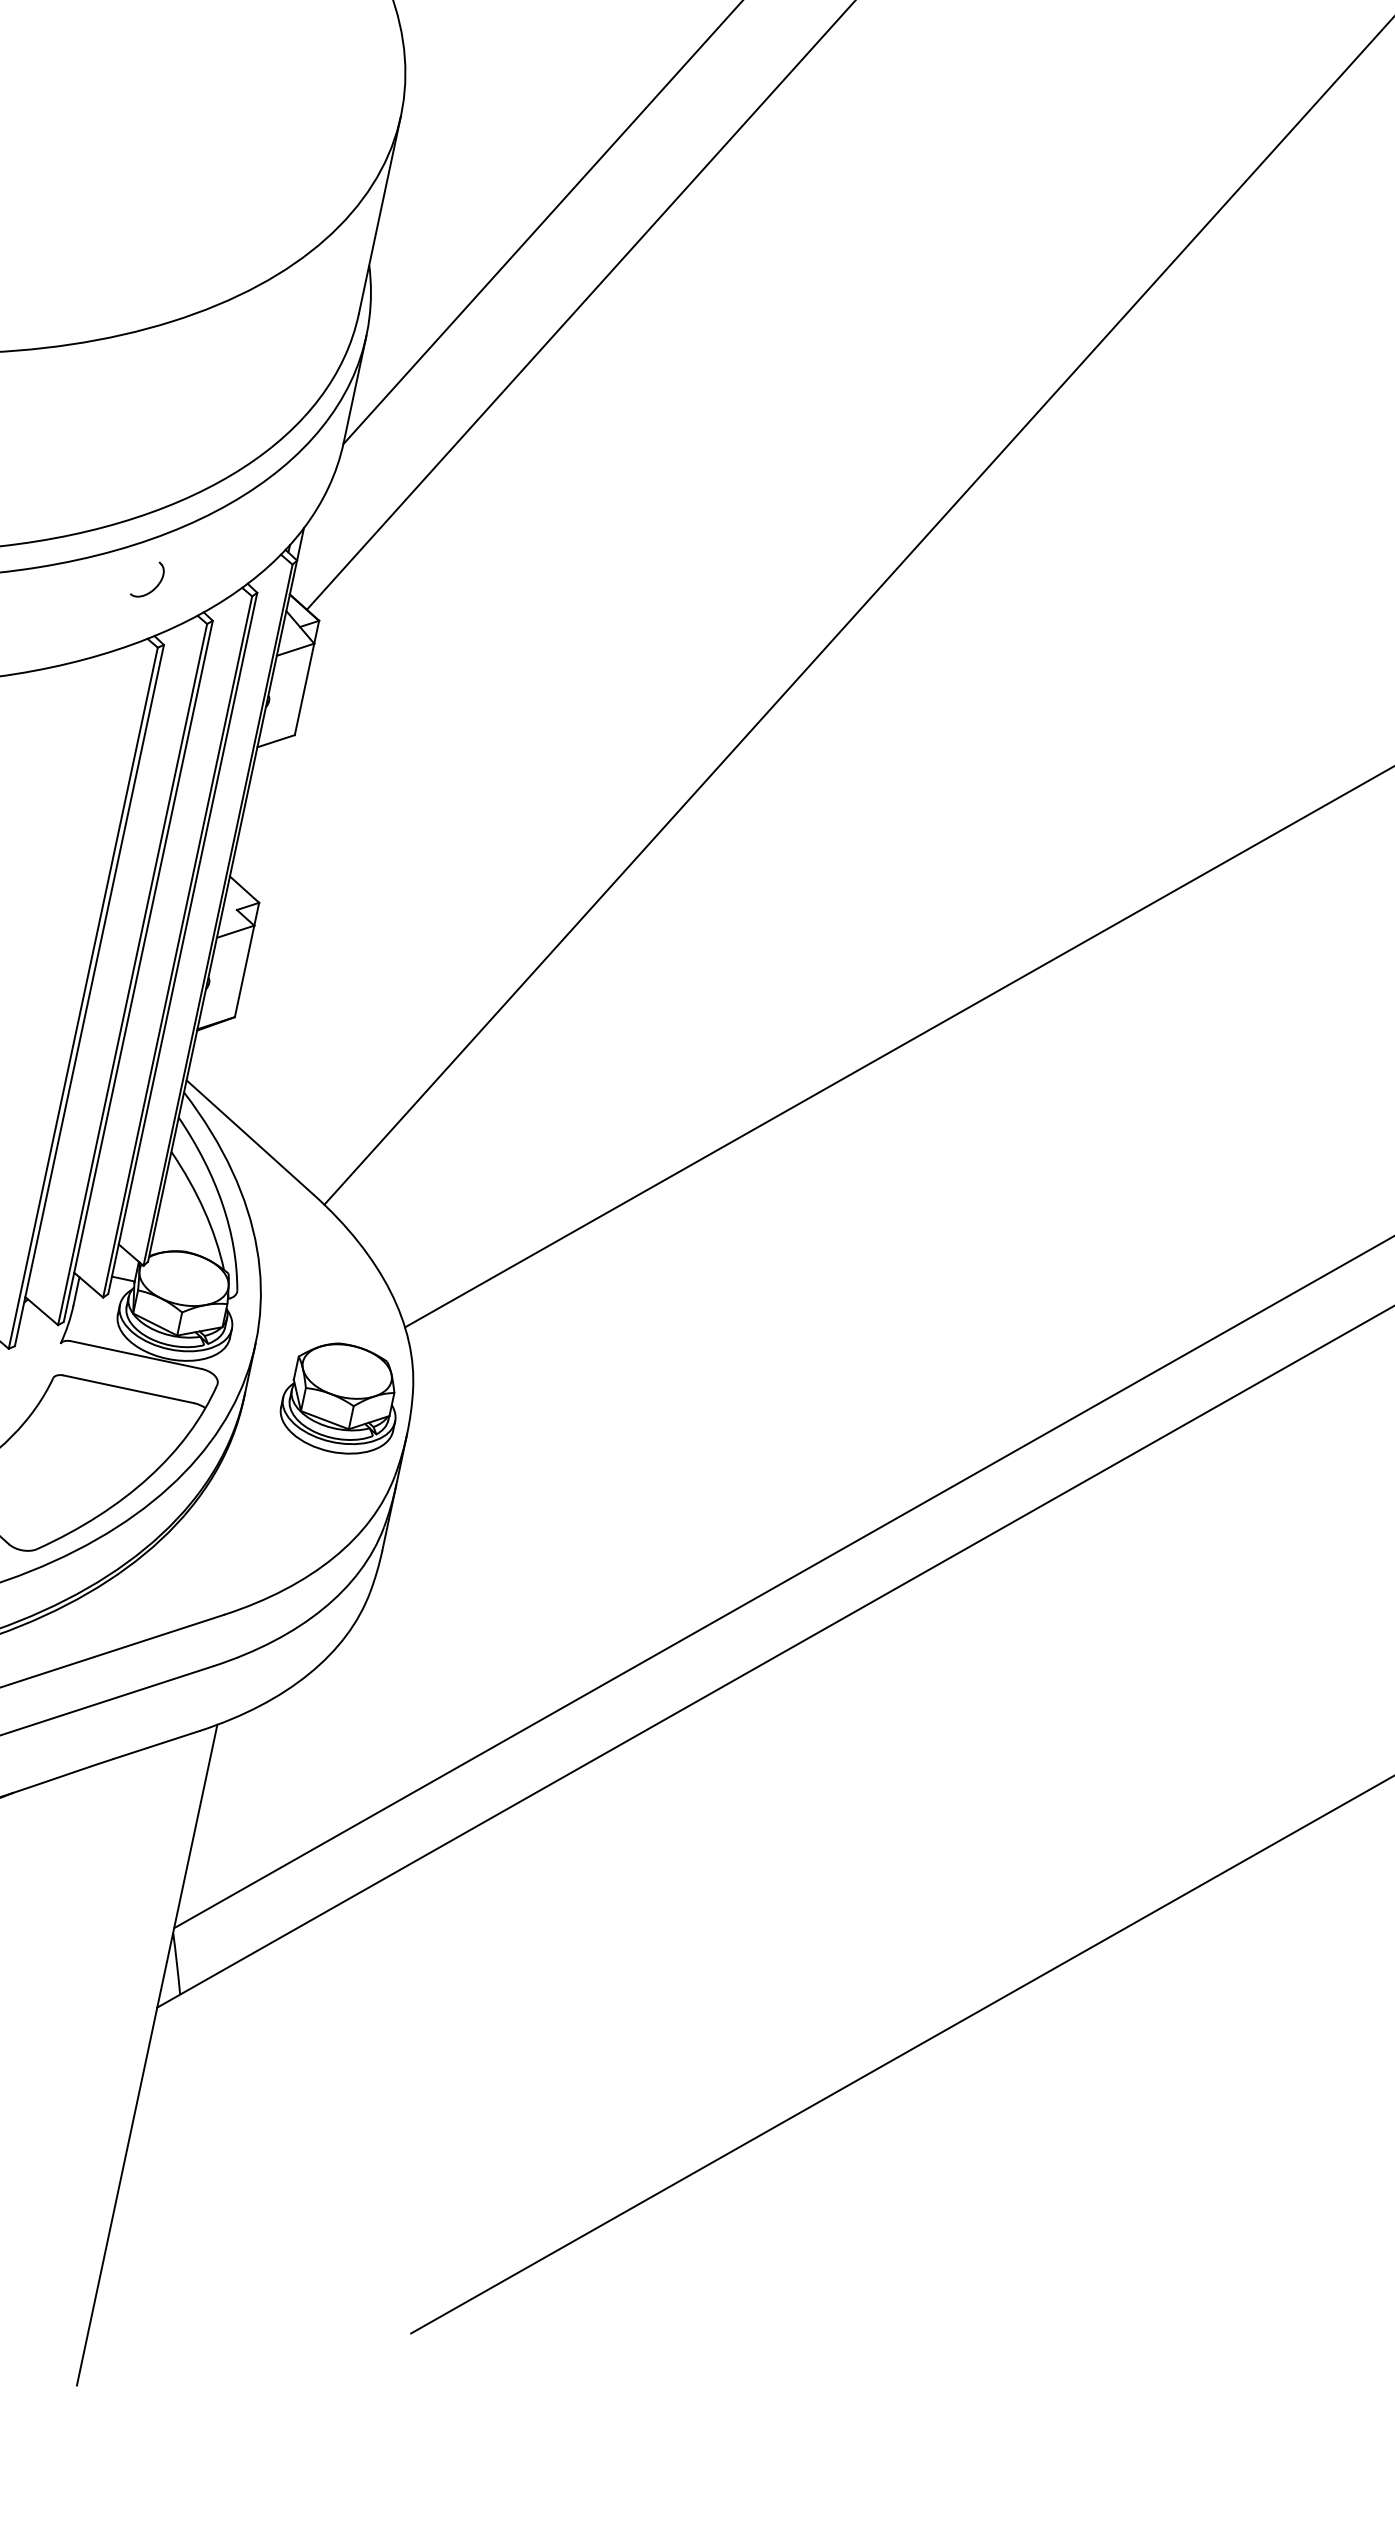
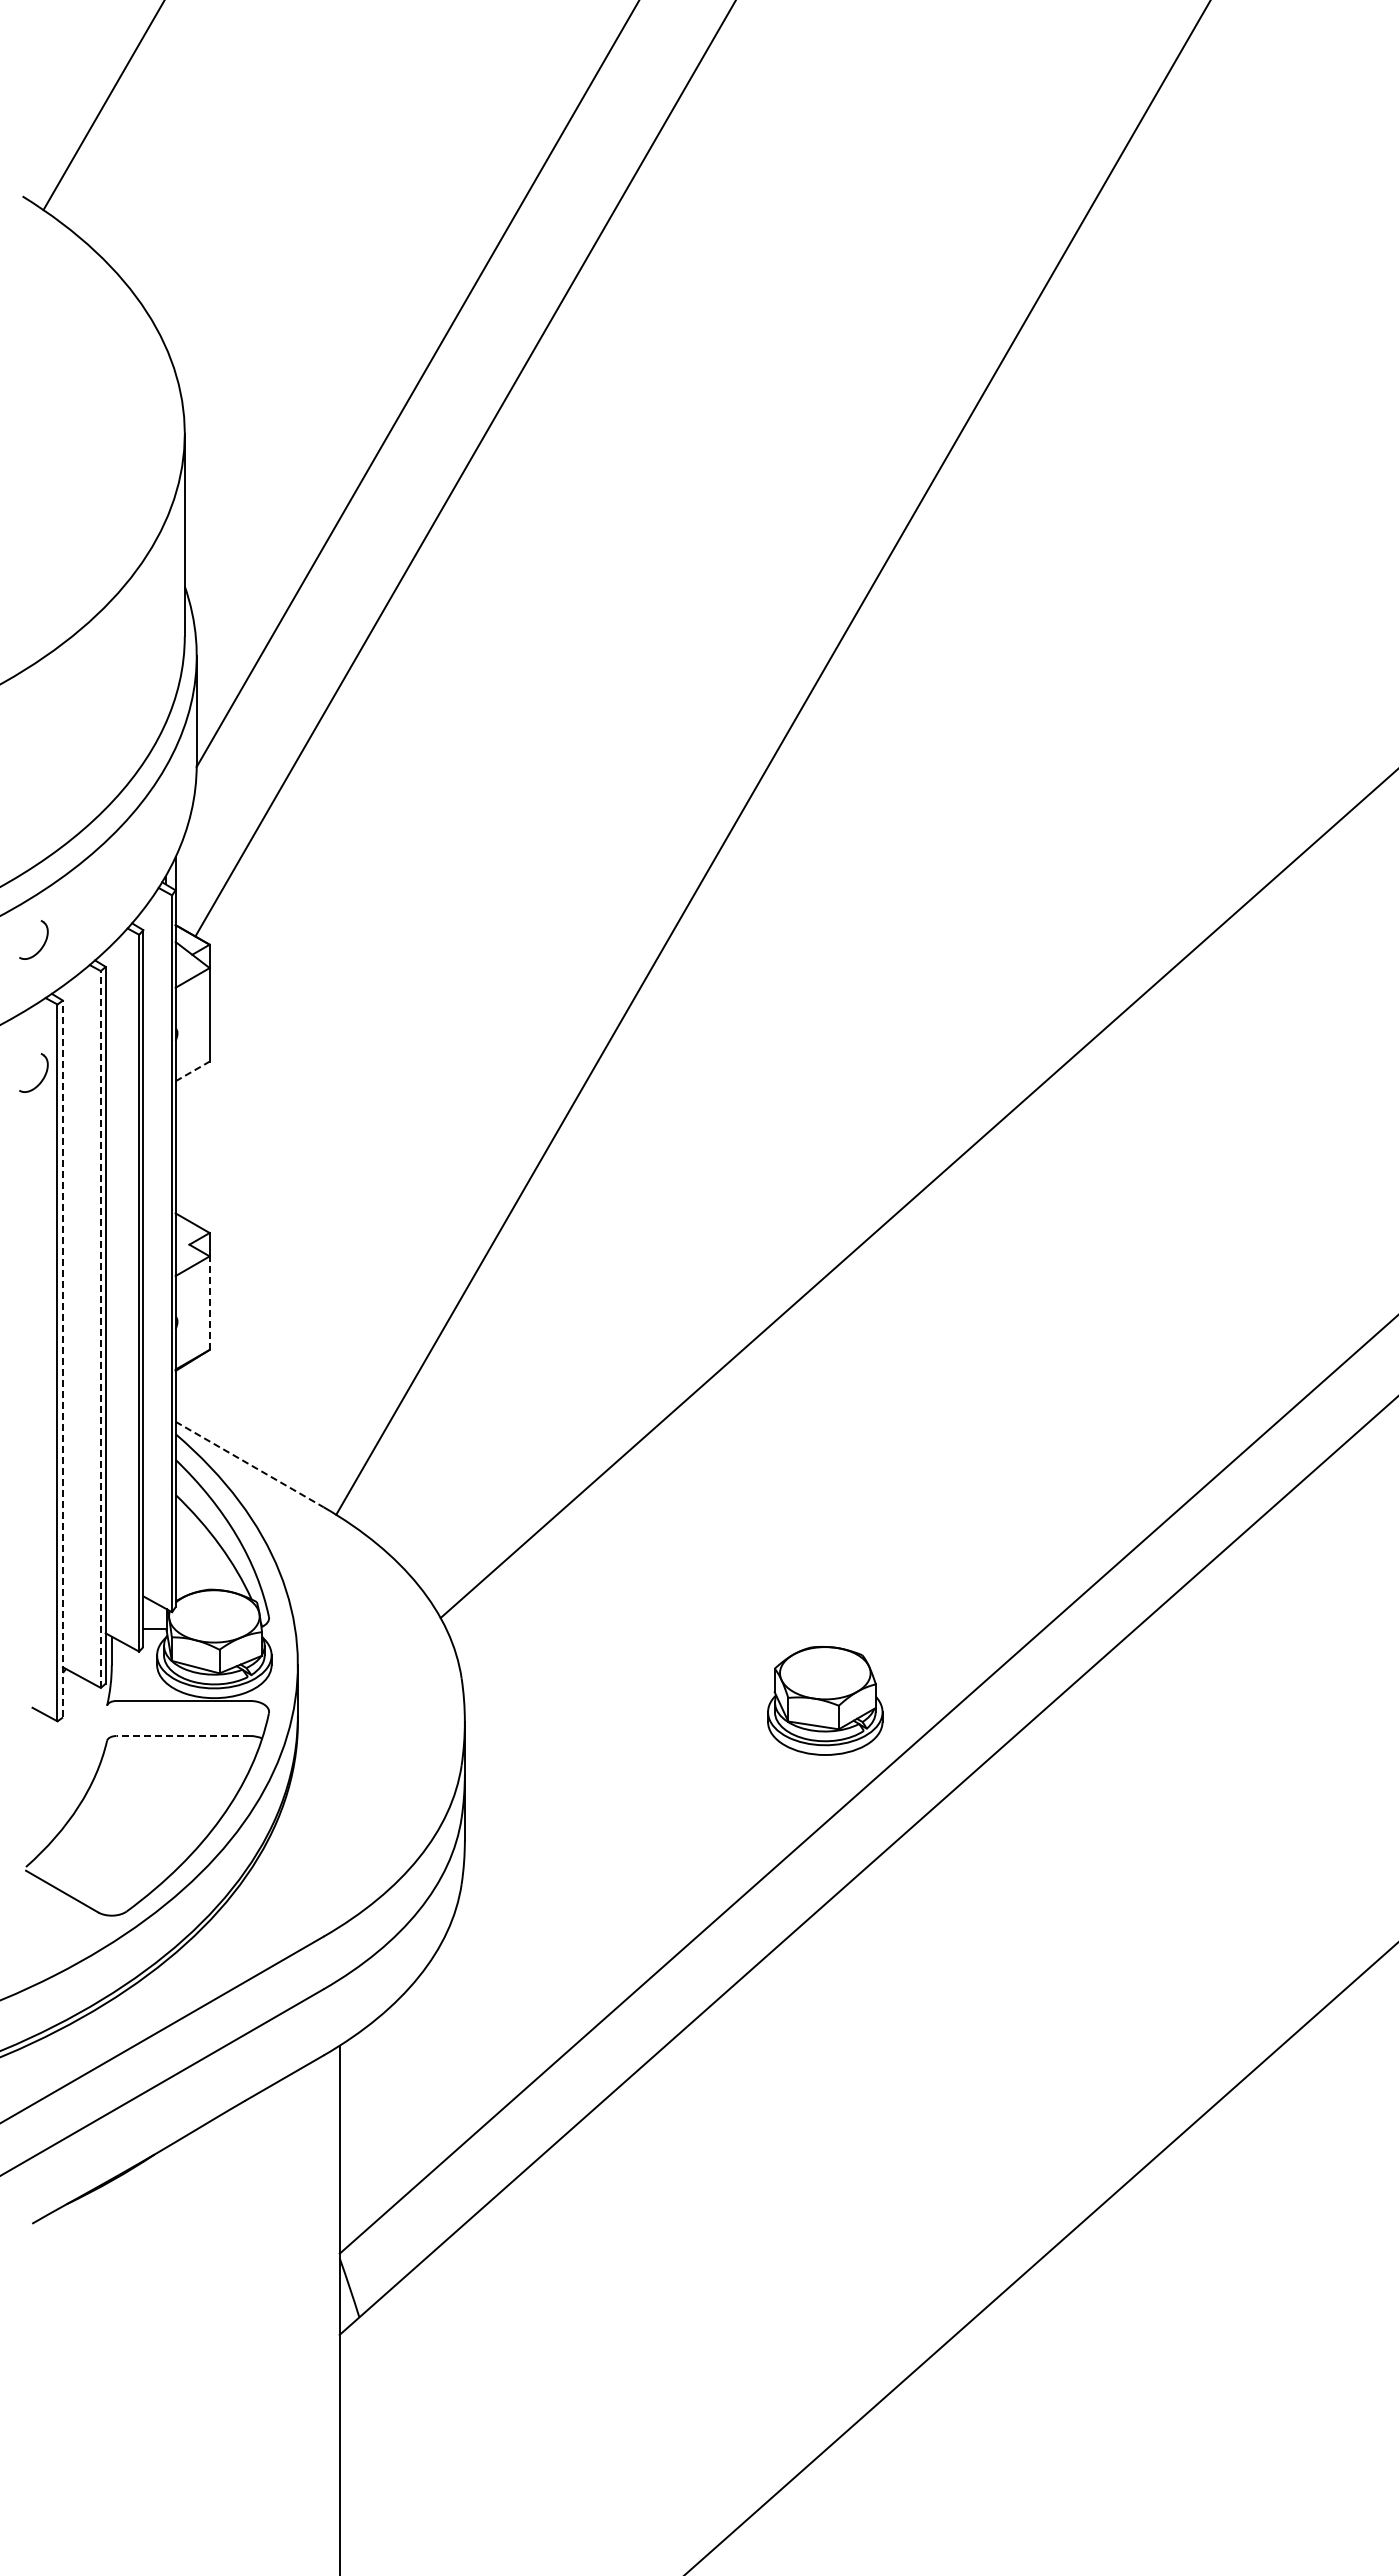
part: (126, 717) -> (41, 1079), added
line: (275, 741) -> (192, 1071), solid -> dashed
line: (244, 971) -> (209, 1303), solid -> dashed
line: (132, 974) -> (100, 1329), solid -> dashed
line: (89, 994) -> (62, 1358), solid -> dashed
line: (250, 1137) -> (250, 1464), solid -> dashed
line: (128, 1389) -> (183, 1736), solid -> dashed
part: (341, 1398) -> (825, 1700), moved

